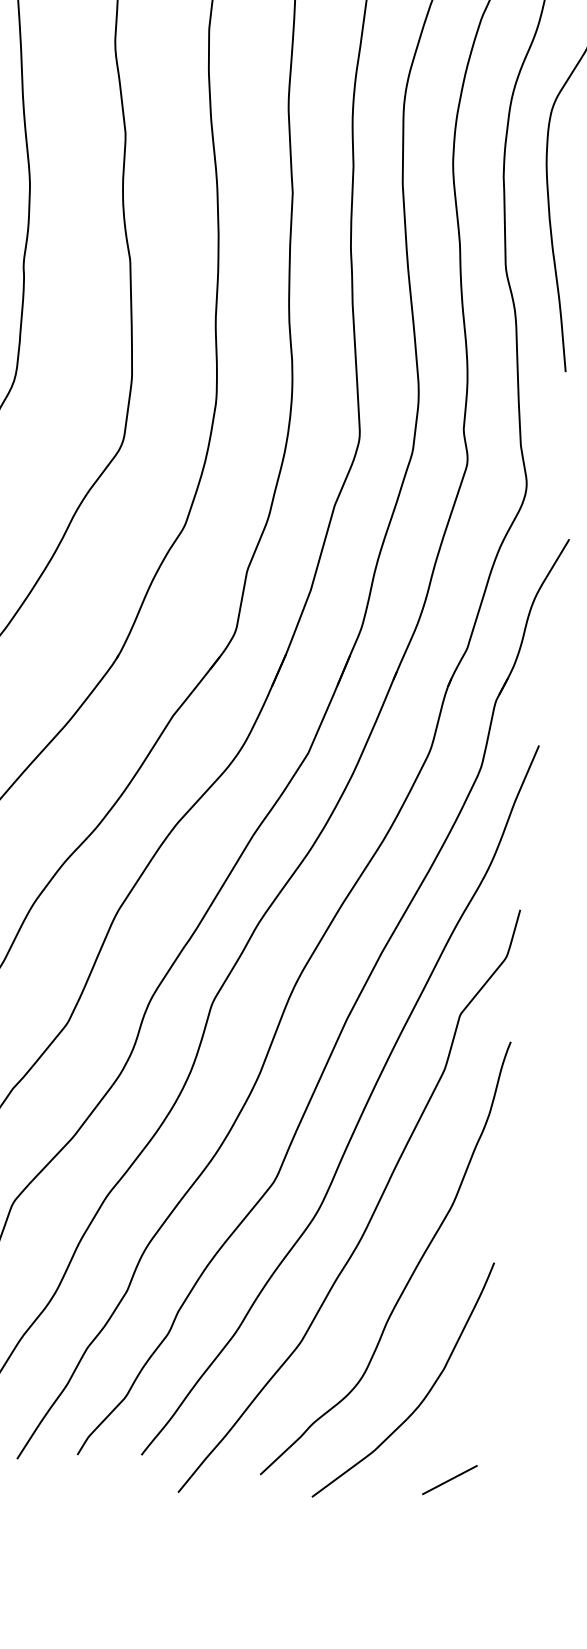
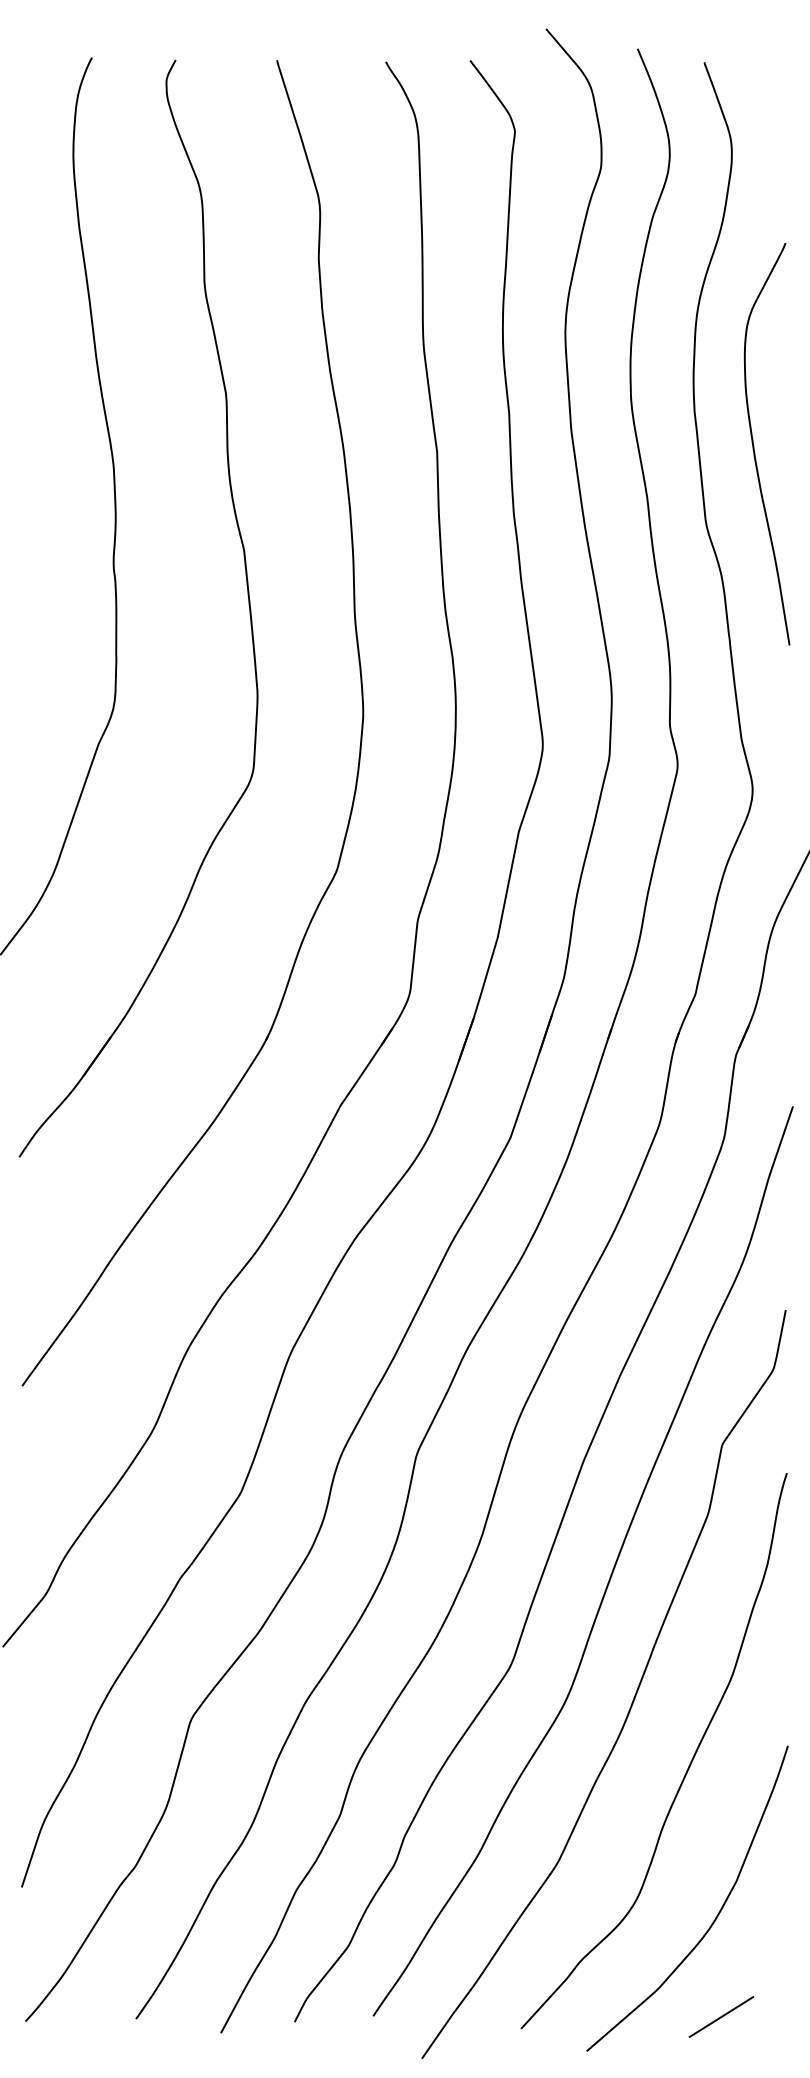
line: (449, 1479) -> (721, 2016), moved

